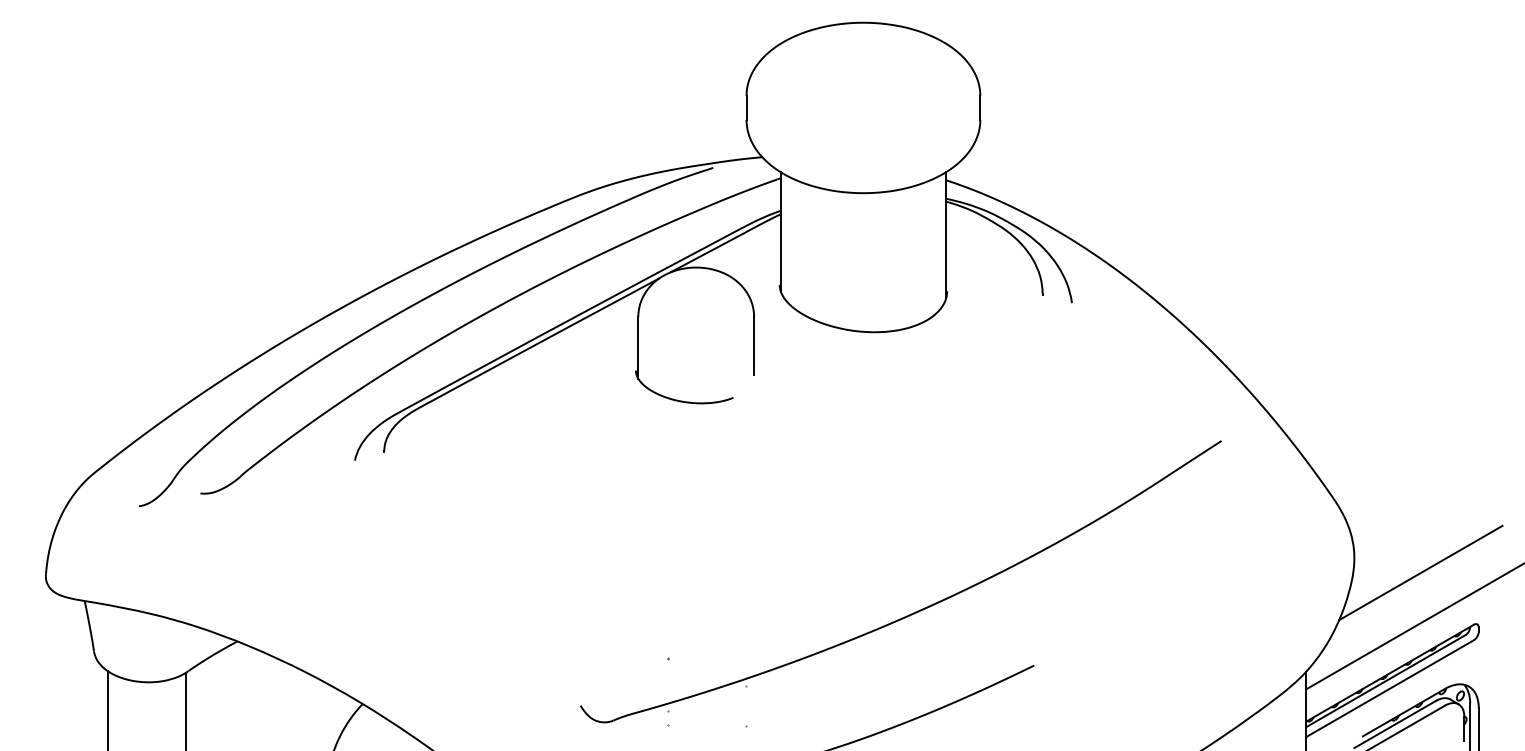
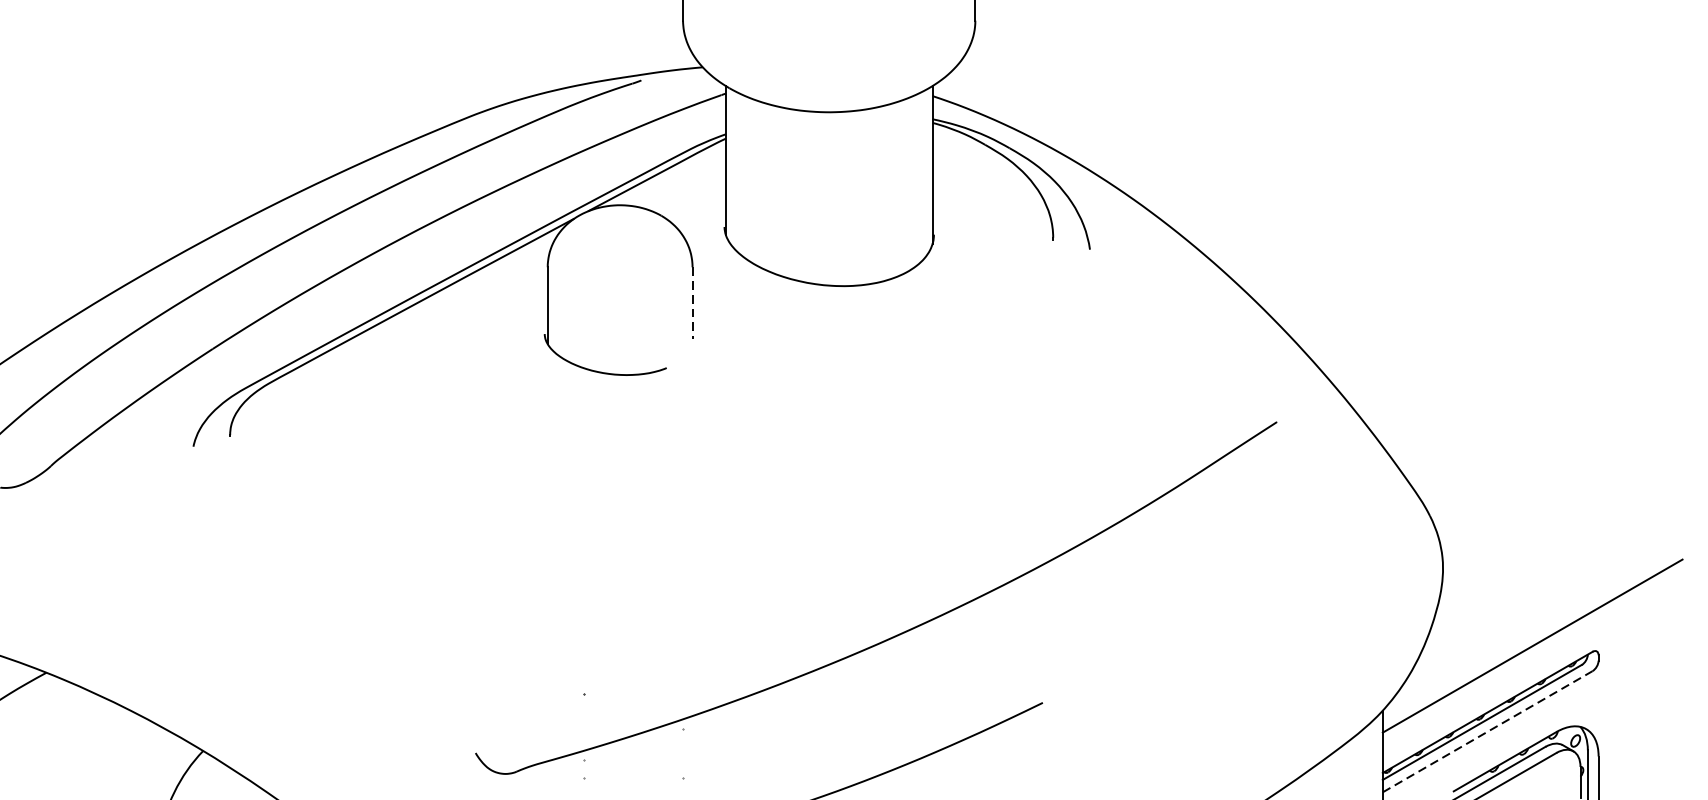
line: (754, 345) -> (693, 302), solid -> dashed
line: (1420, 572) -> (1525, 586), removed
line: (1390, 688) -> (1488, 731), solid -> dashed

